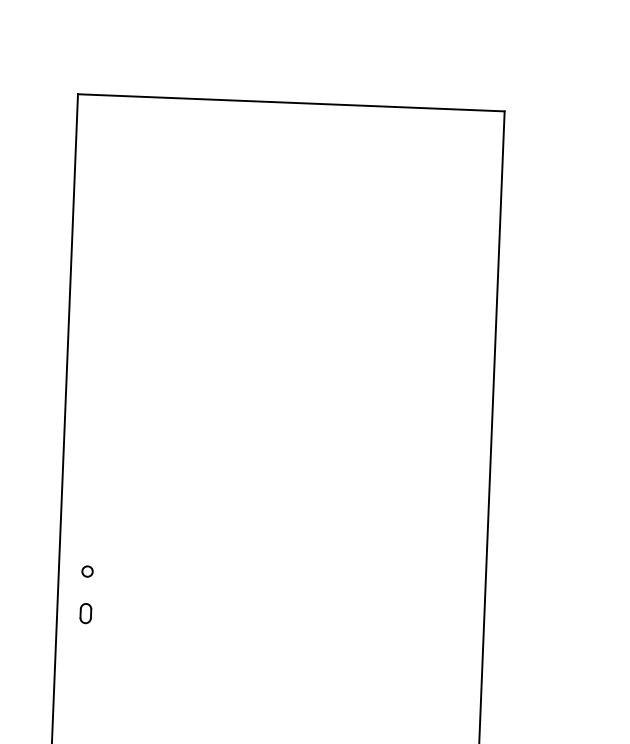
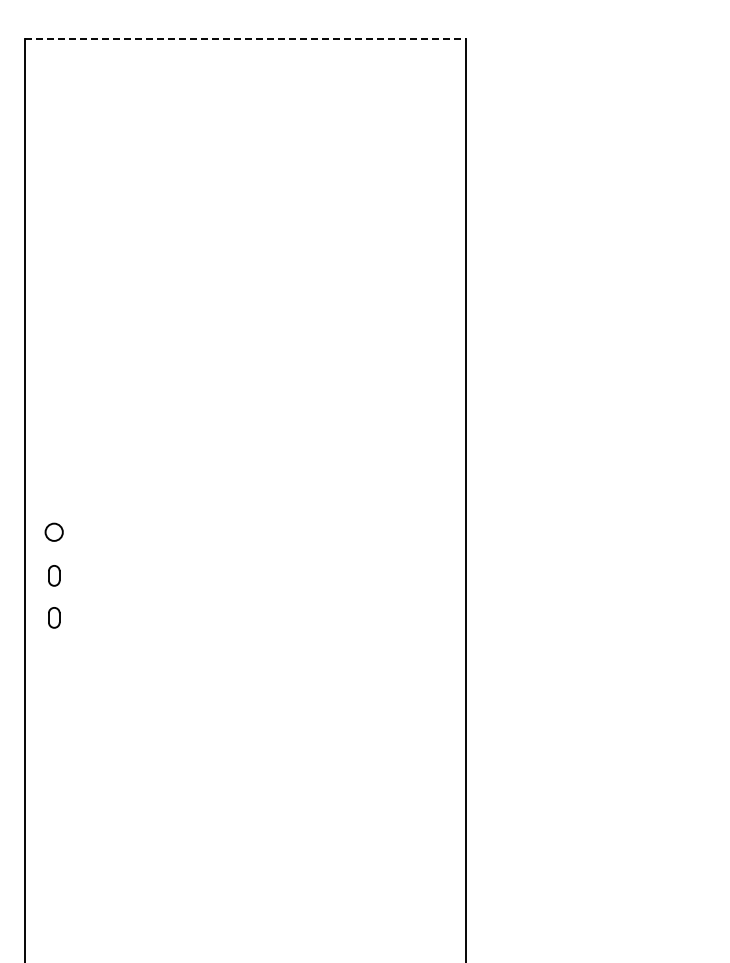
line: (291, 103) -> (245, 39), solid -> dashed
circle: (87, 571) -> (54, 532), size x1.6
part: (84, 653) -> (54, 617), added

